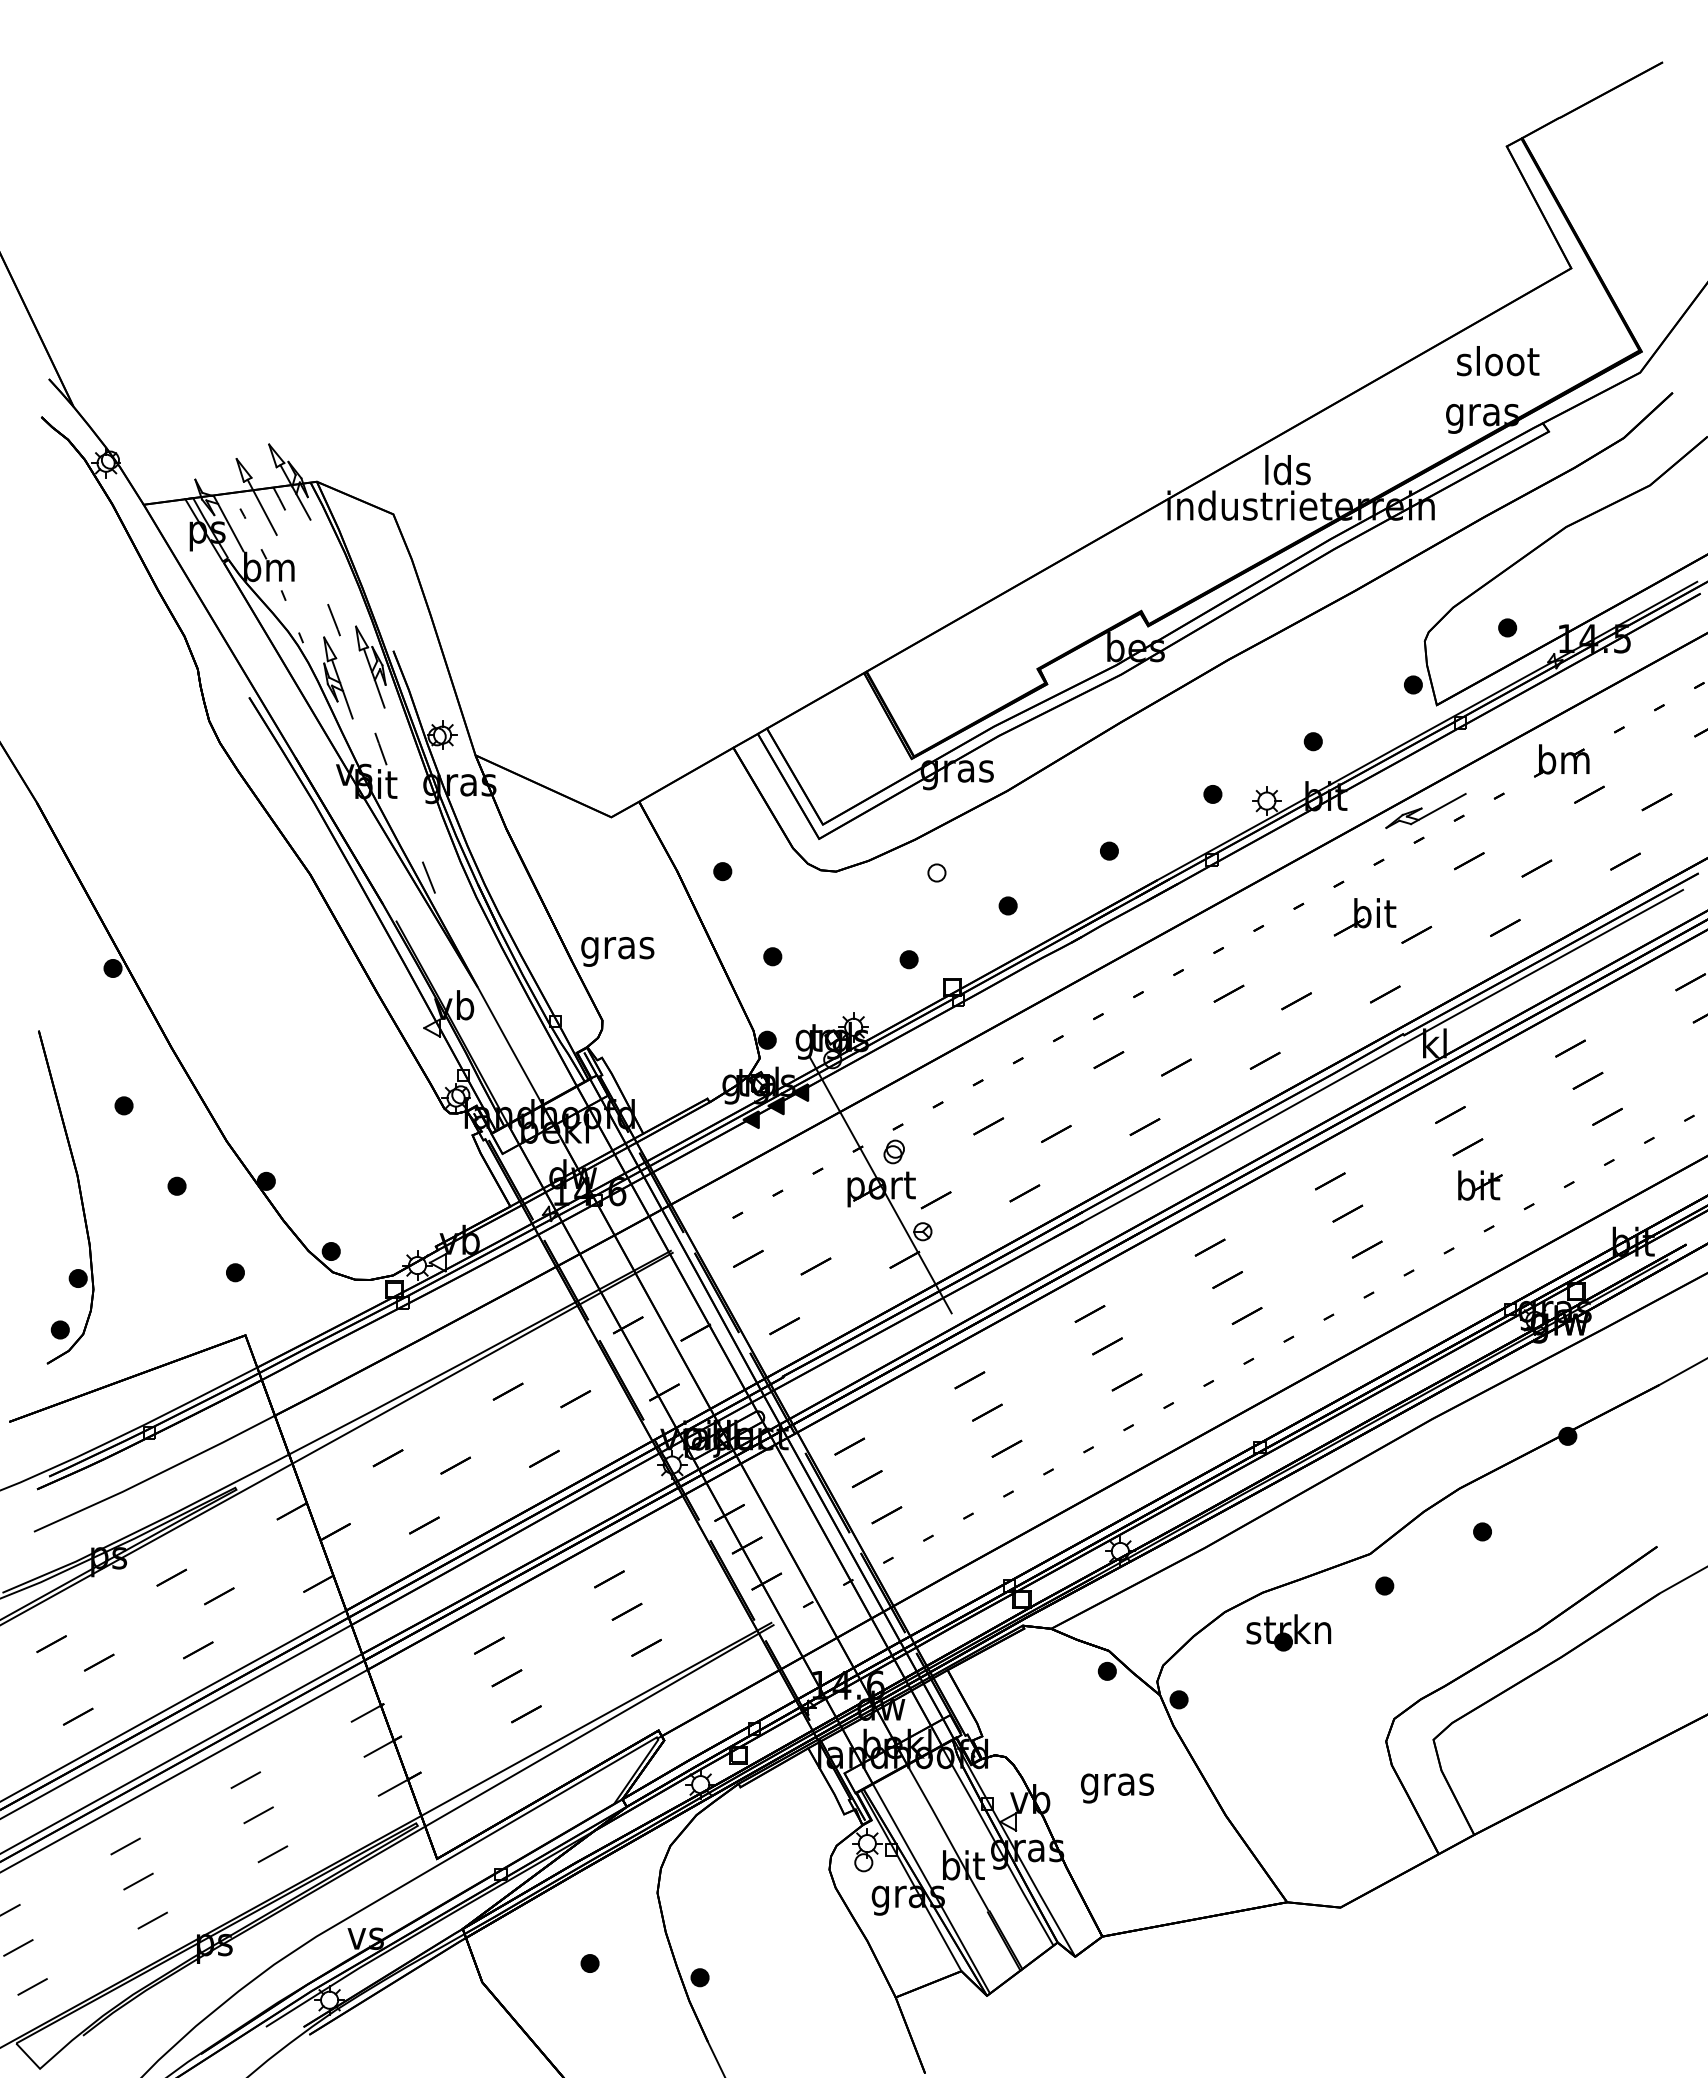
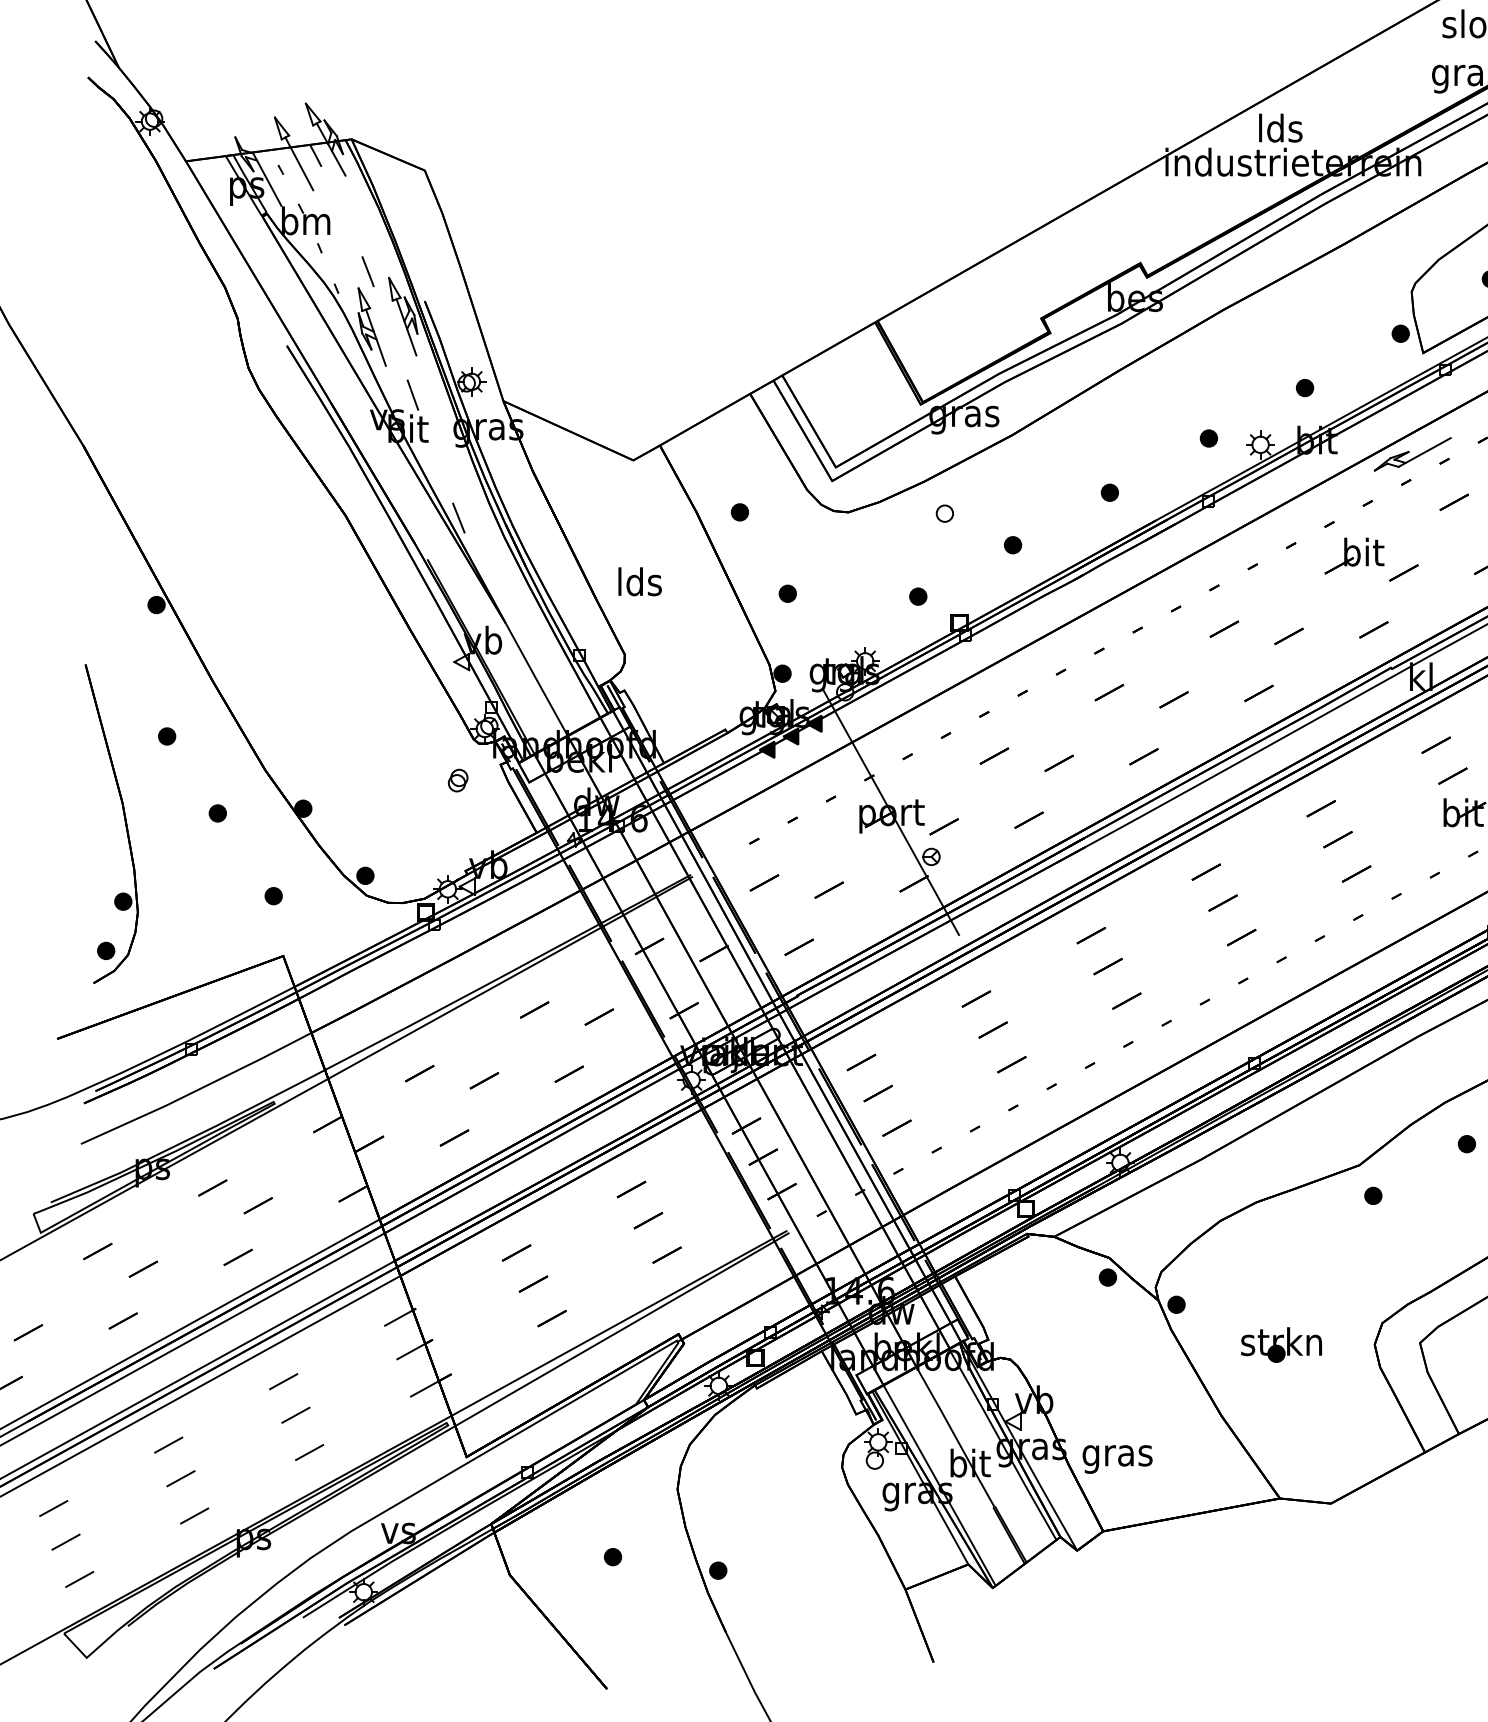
text: (617, 947) -> (639, 584), gras -> lds
part: (893, 1151) -> (457, 780), moved
part: (1288, 1632) -> (1281, 1344), moved
text: (1117, 1788) -> (1117, 1459), moved

